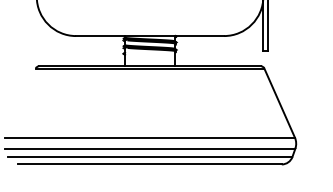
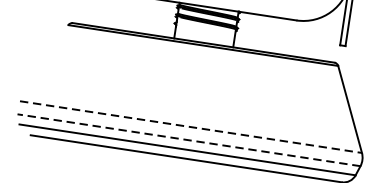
line: (150, 137) -> (191, 127), solid -> dashed
line: (149, 148) -> (188, 139), solid -> dashed

